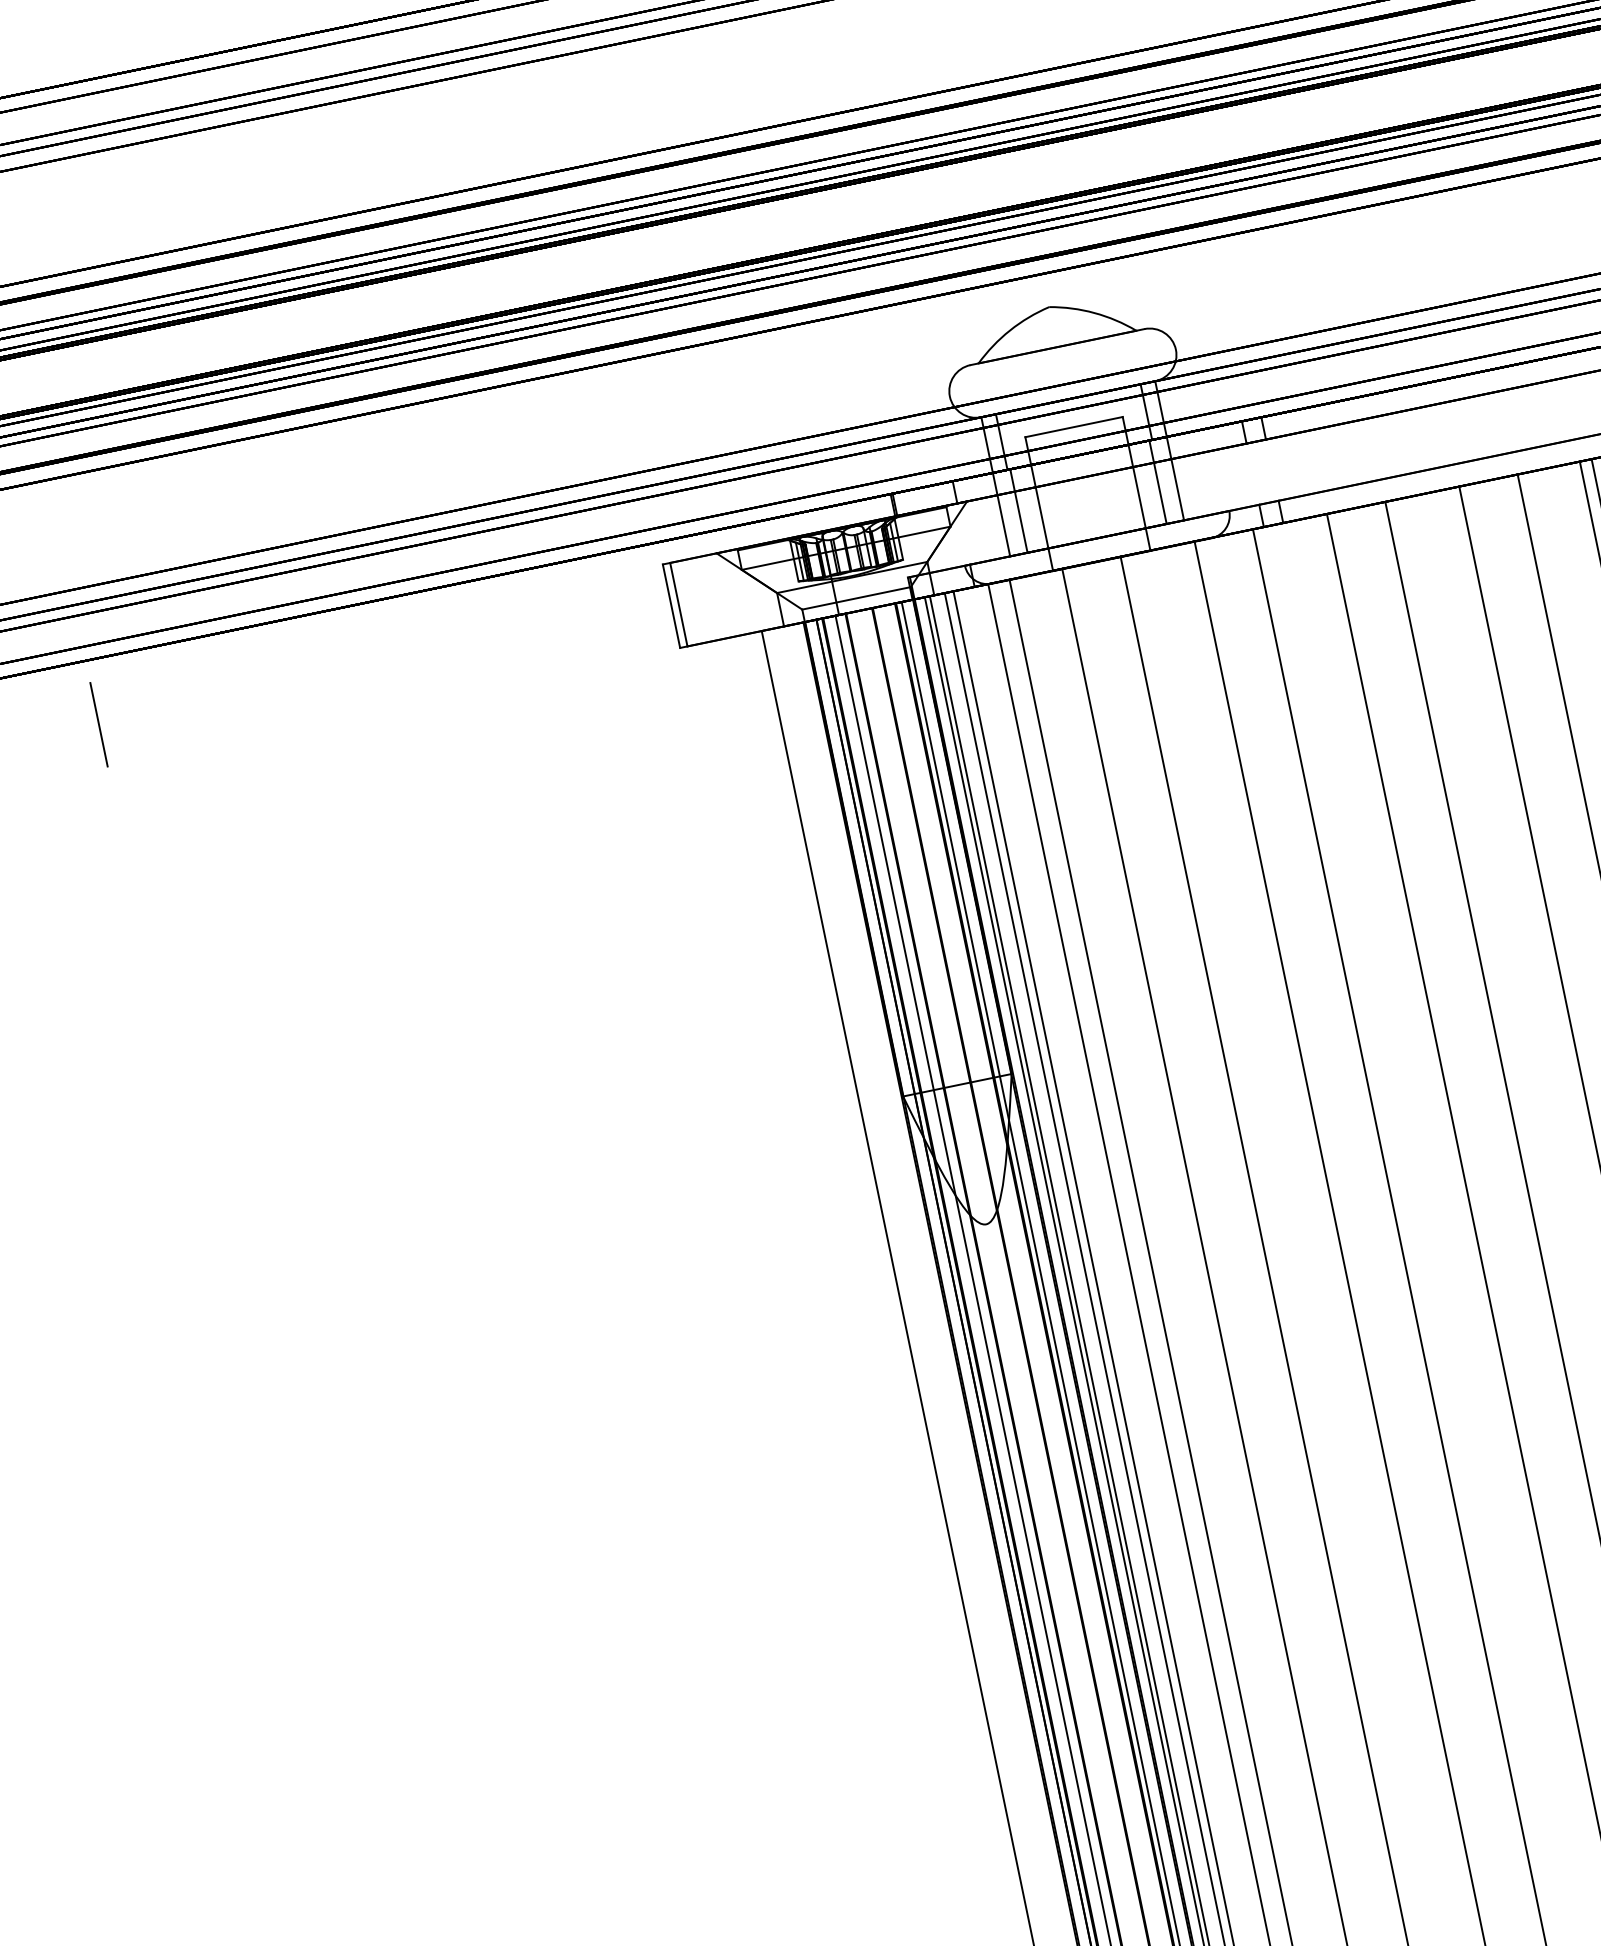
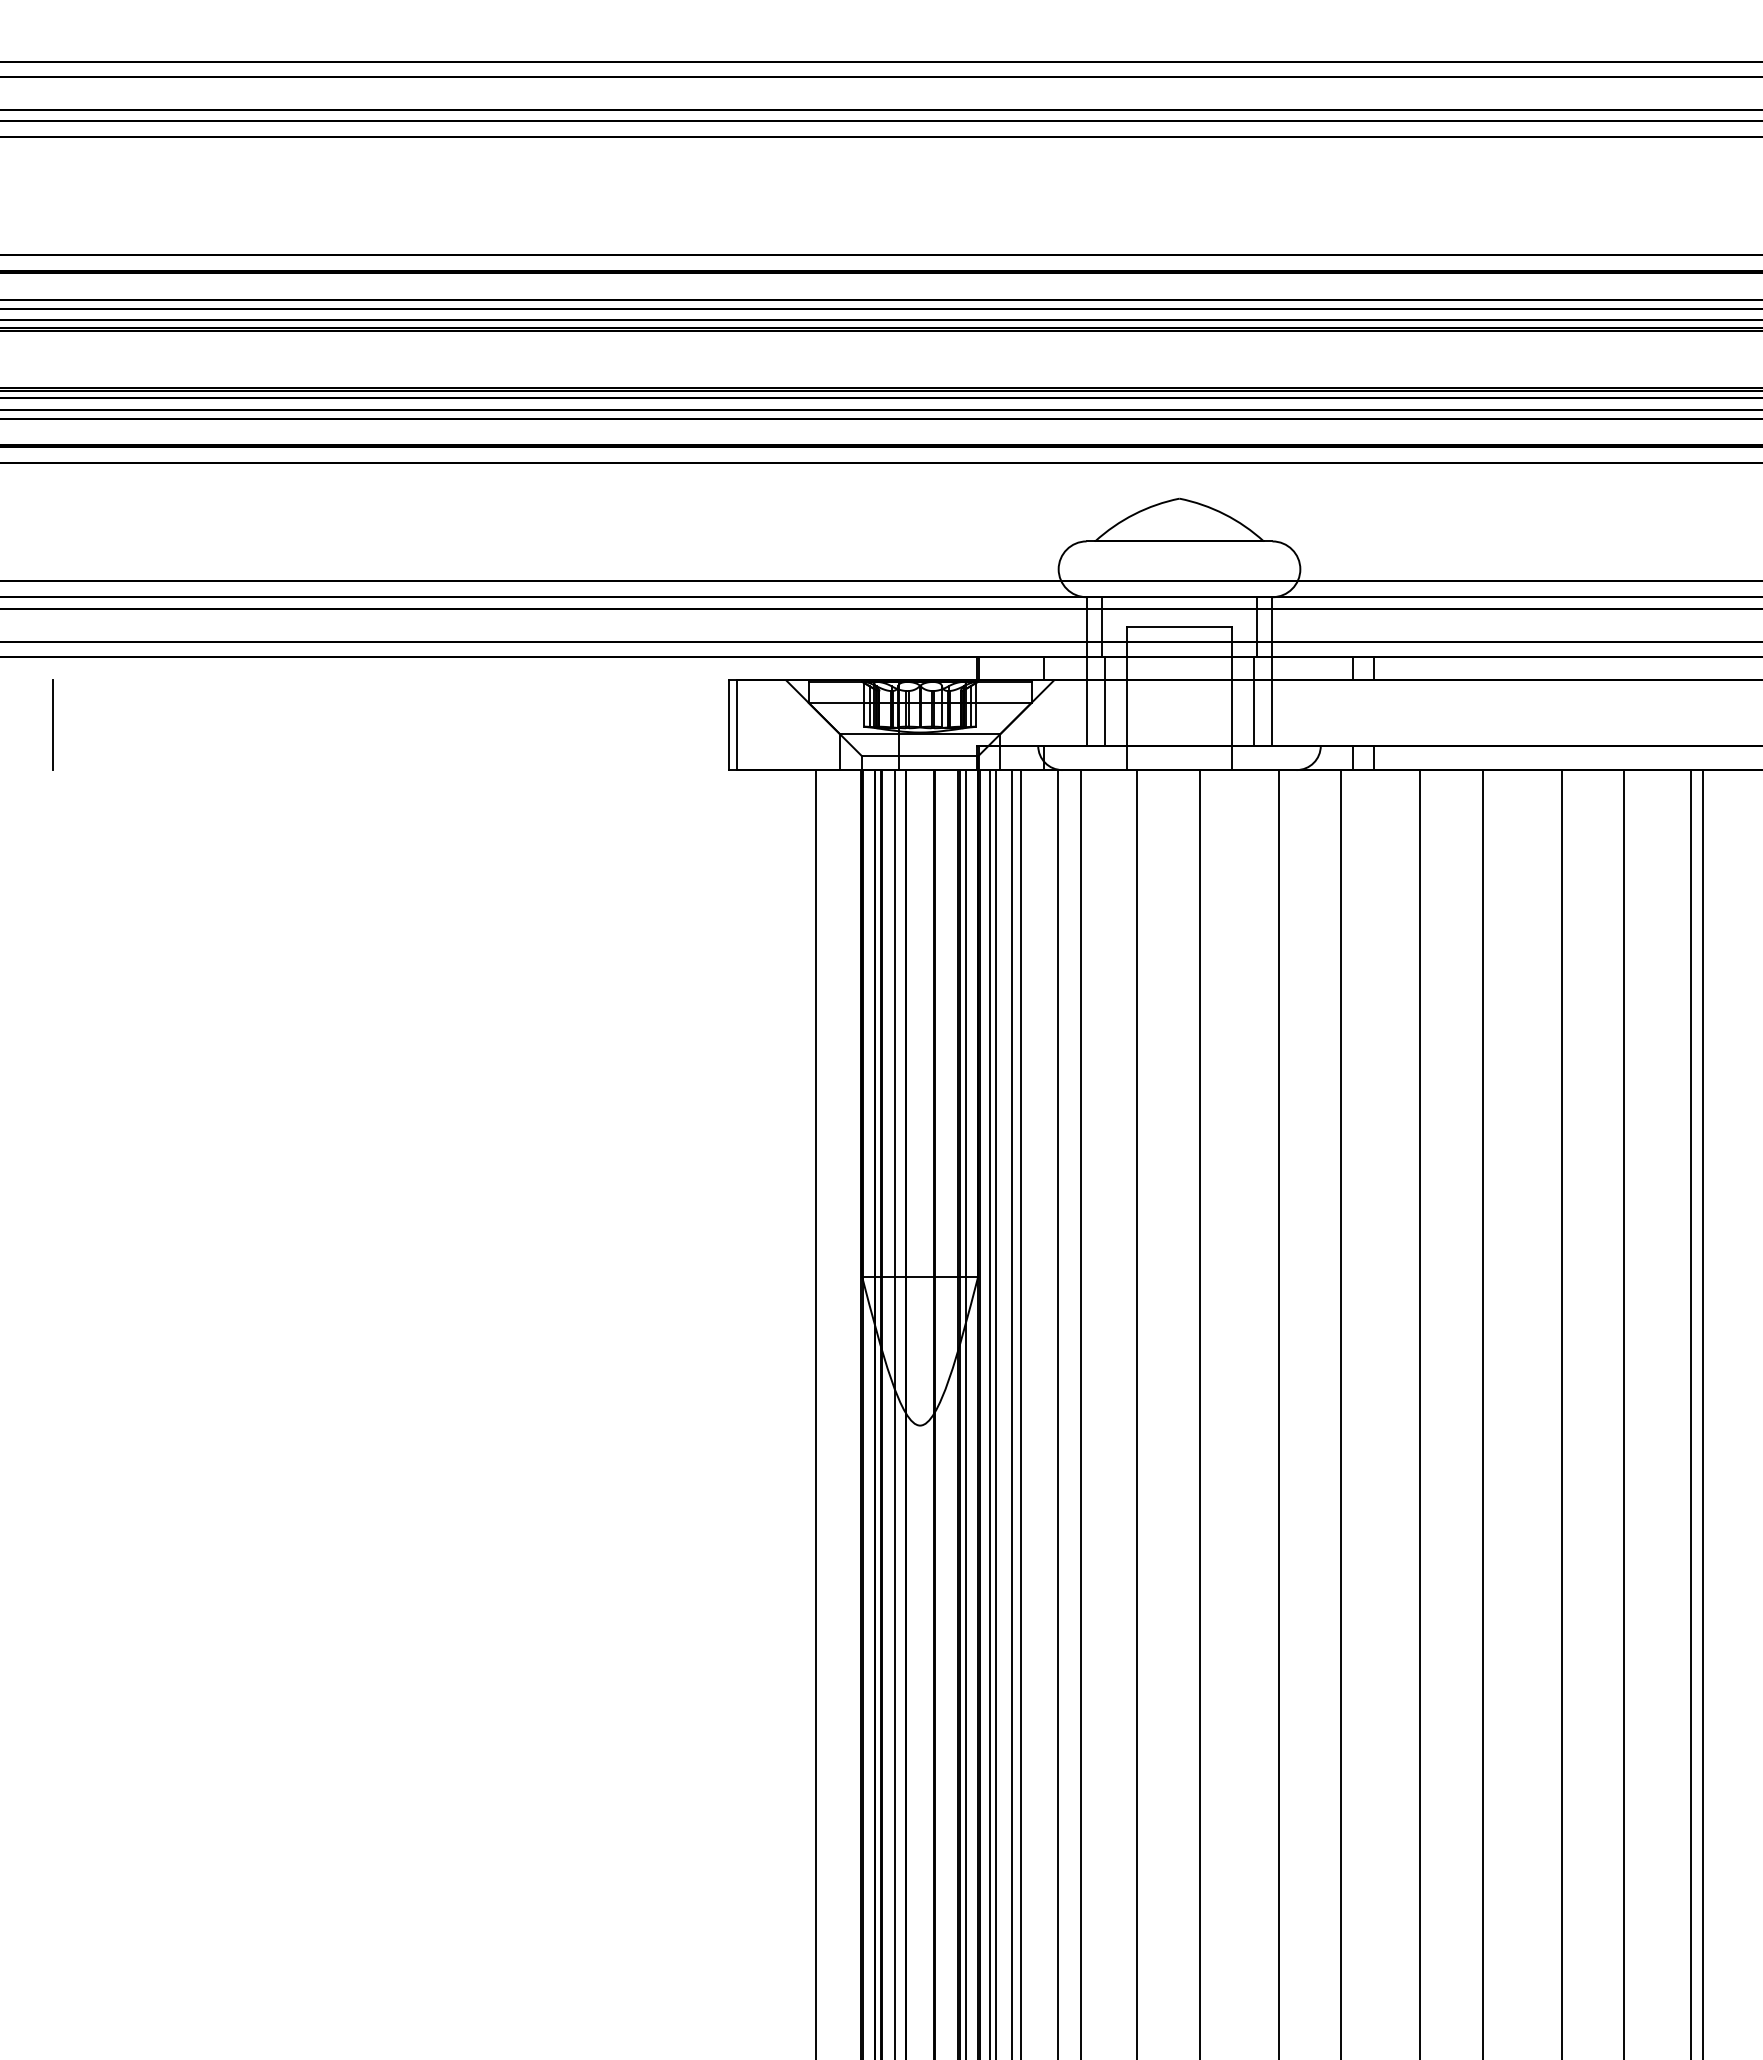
line: (98, 724) -> (52, 724), moved

